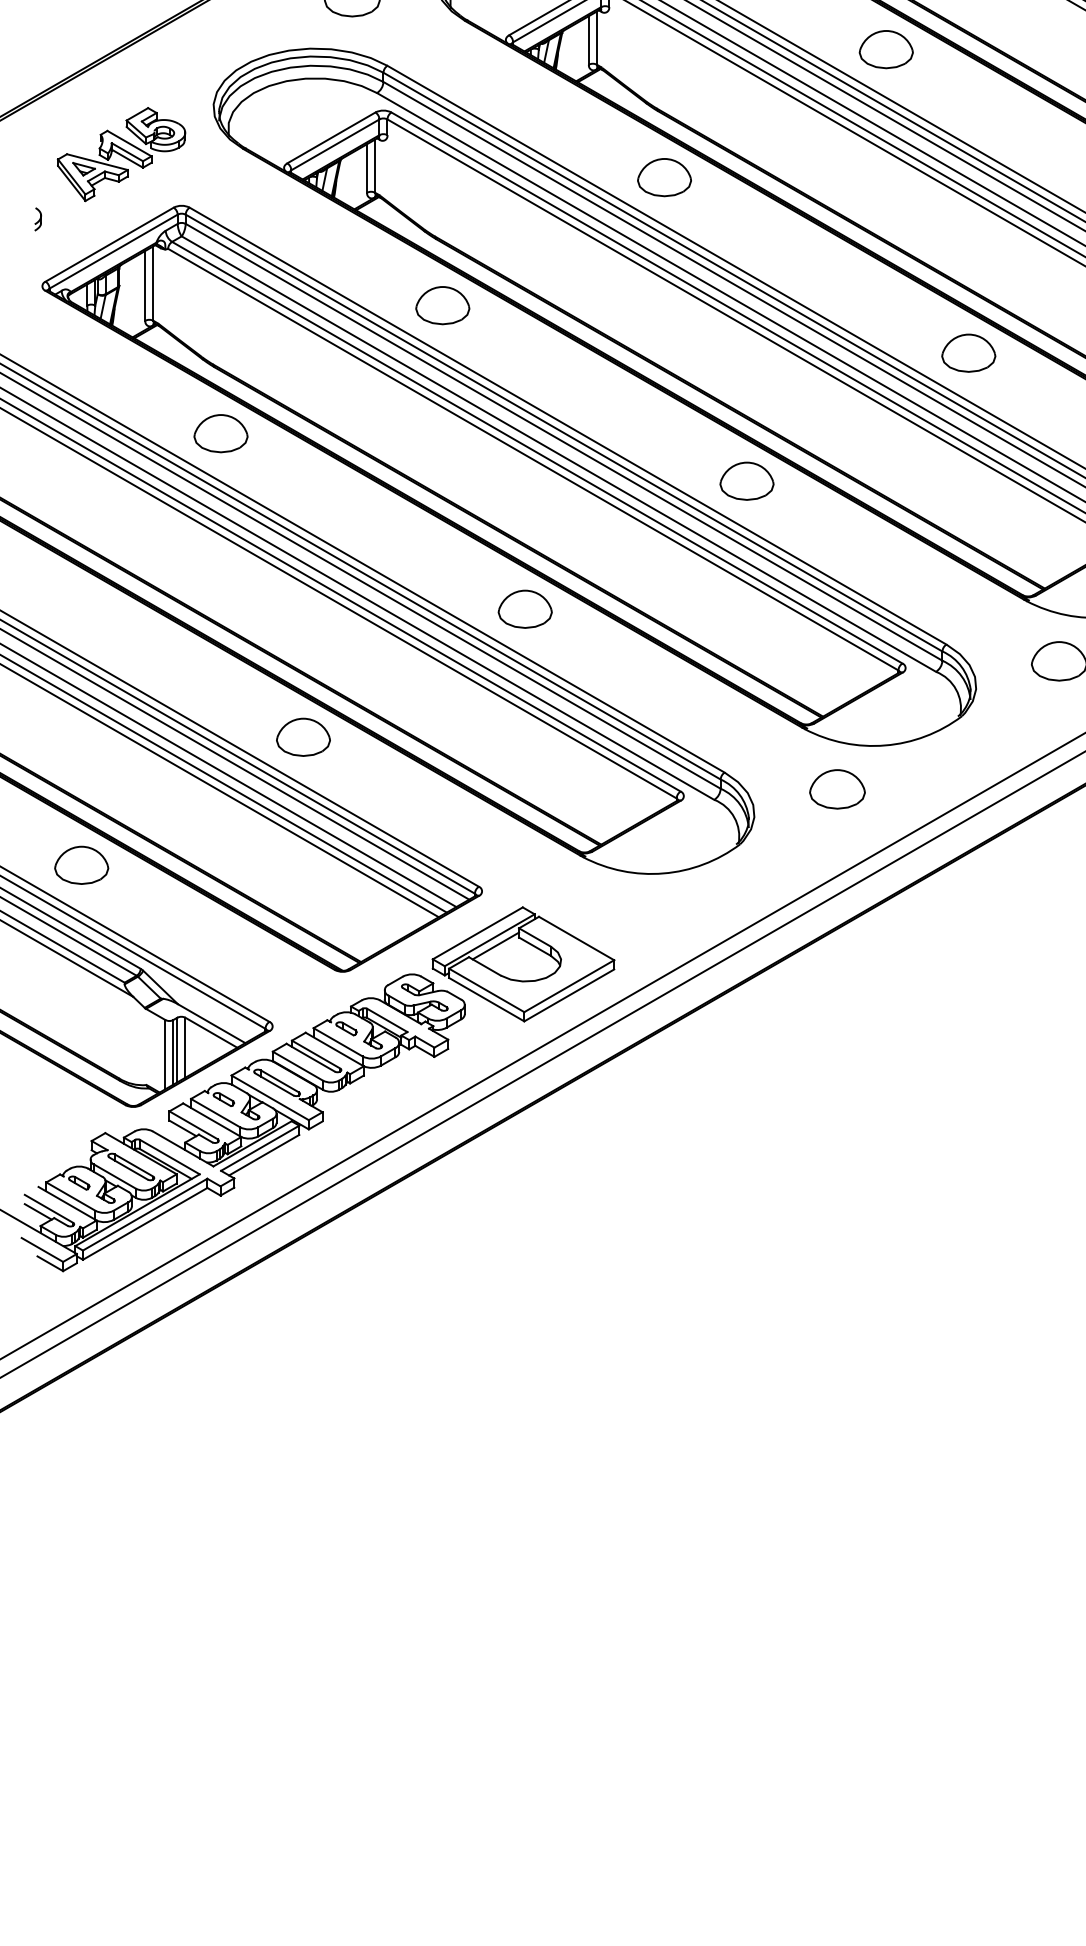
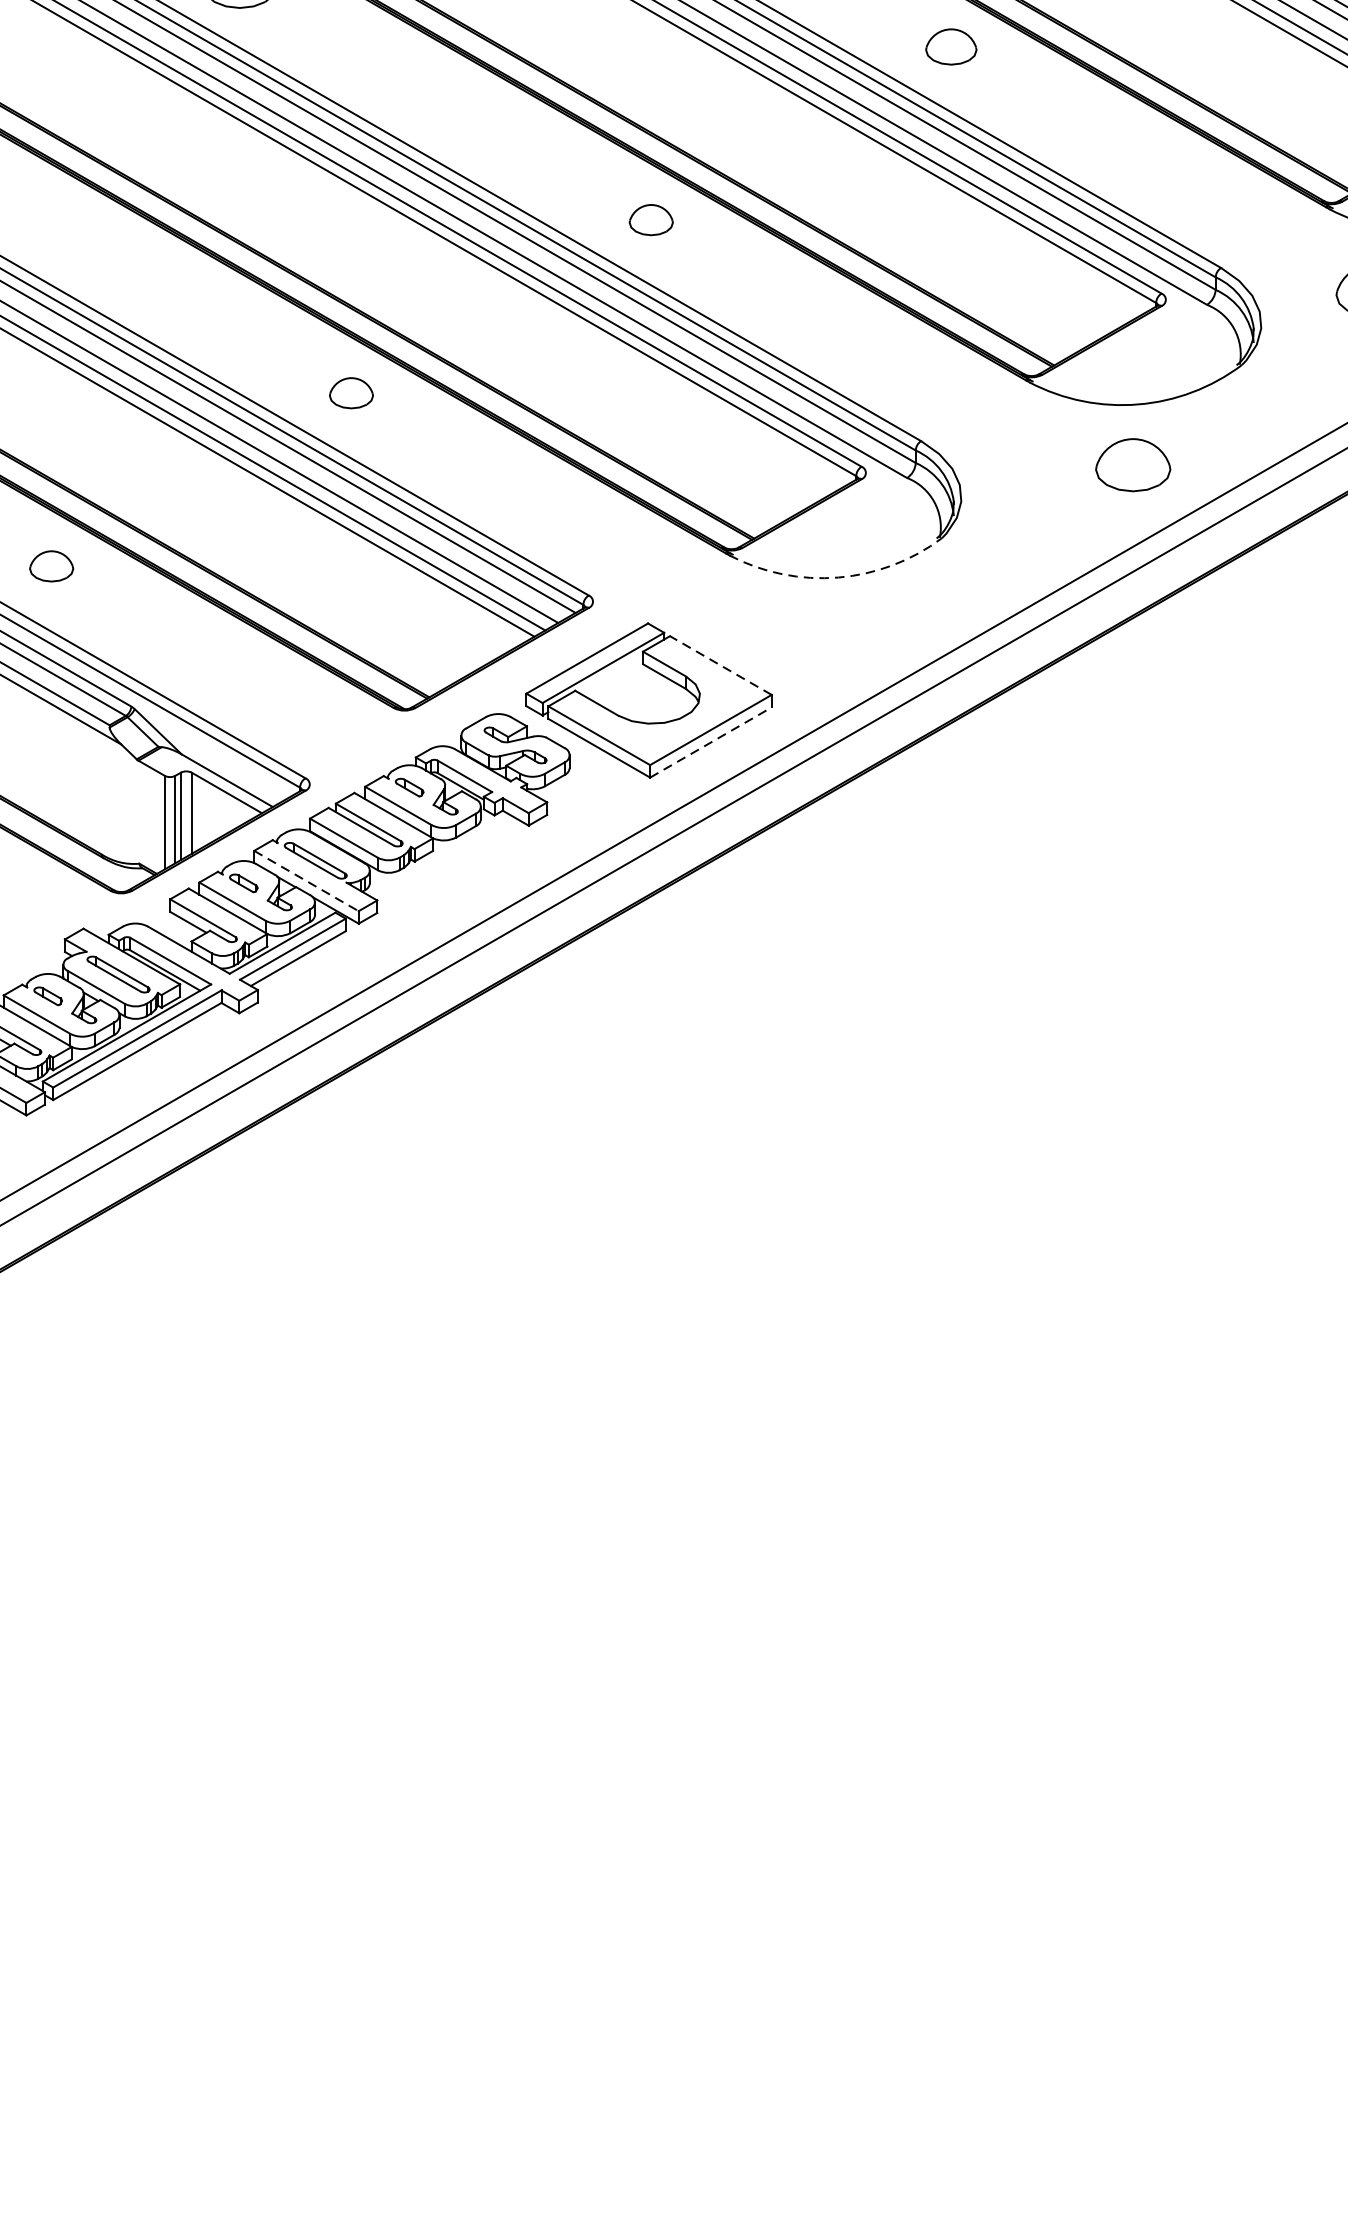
part: (746, 480) -> (950, 46), size x0.7
part: (524, 608) -> (650, 219), size x0.6
part: (303, 736) -> (351, 392), size x0.6
part: (837, 789) -> (1133, 465), moved
part: (81, 864) -> (51, 565), size x0.6
arc: (663, 873) -> (838, 577), solid -> dashed
line: (576, 938) -> (720, 665), solid -> dashed
line: (495, 945) -> (611, 674), removed
line: (569, 995) -> (711, 742), solid -> dashed
line: (270, 1097) -> (306, 880), solid -> dashed

